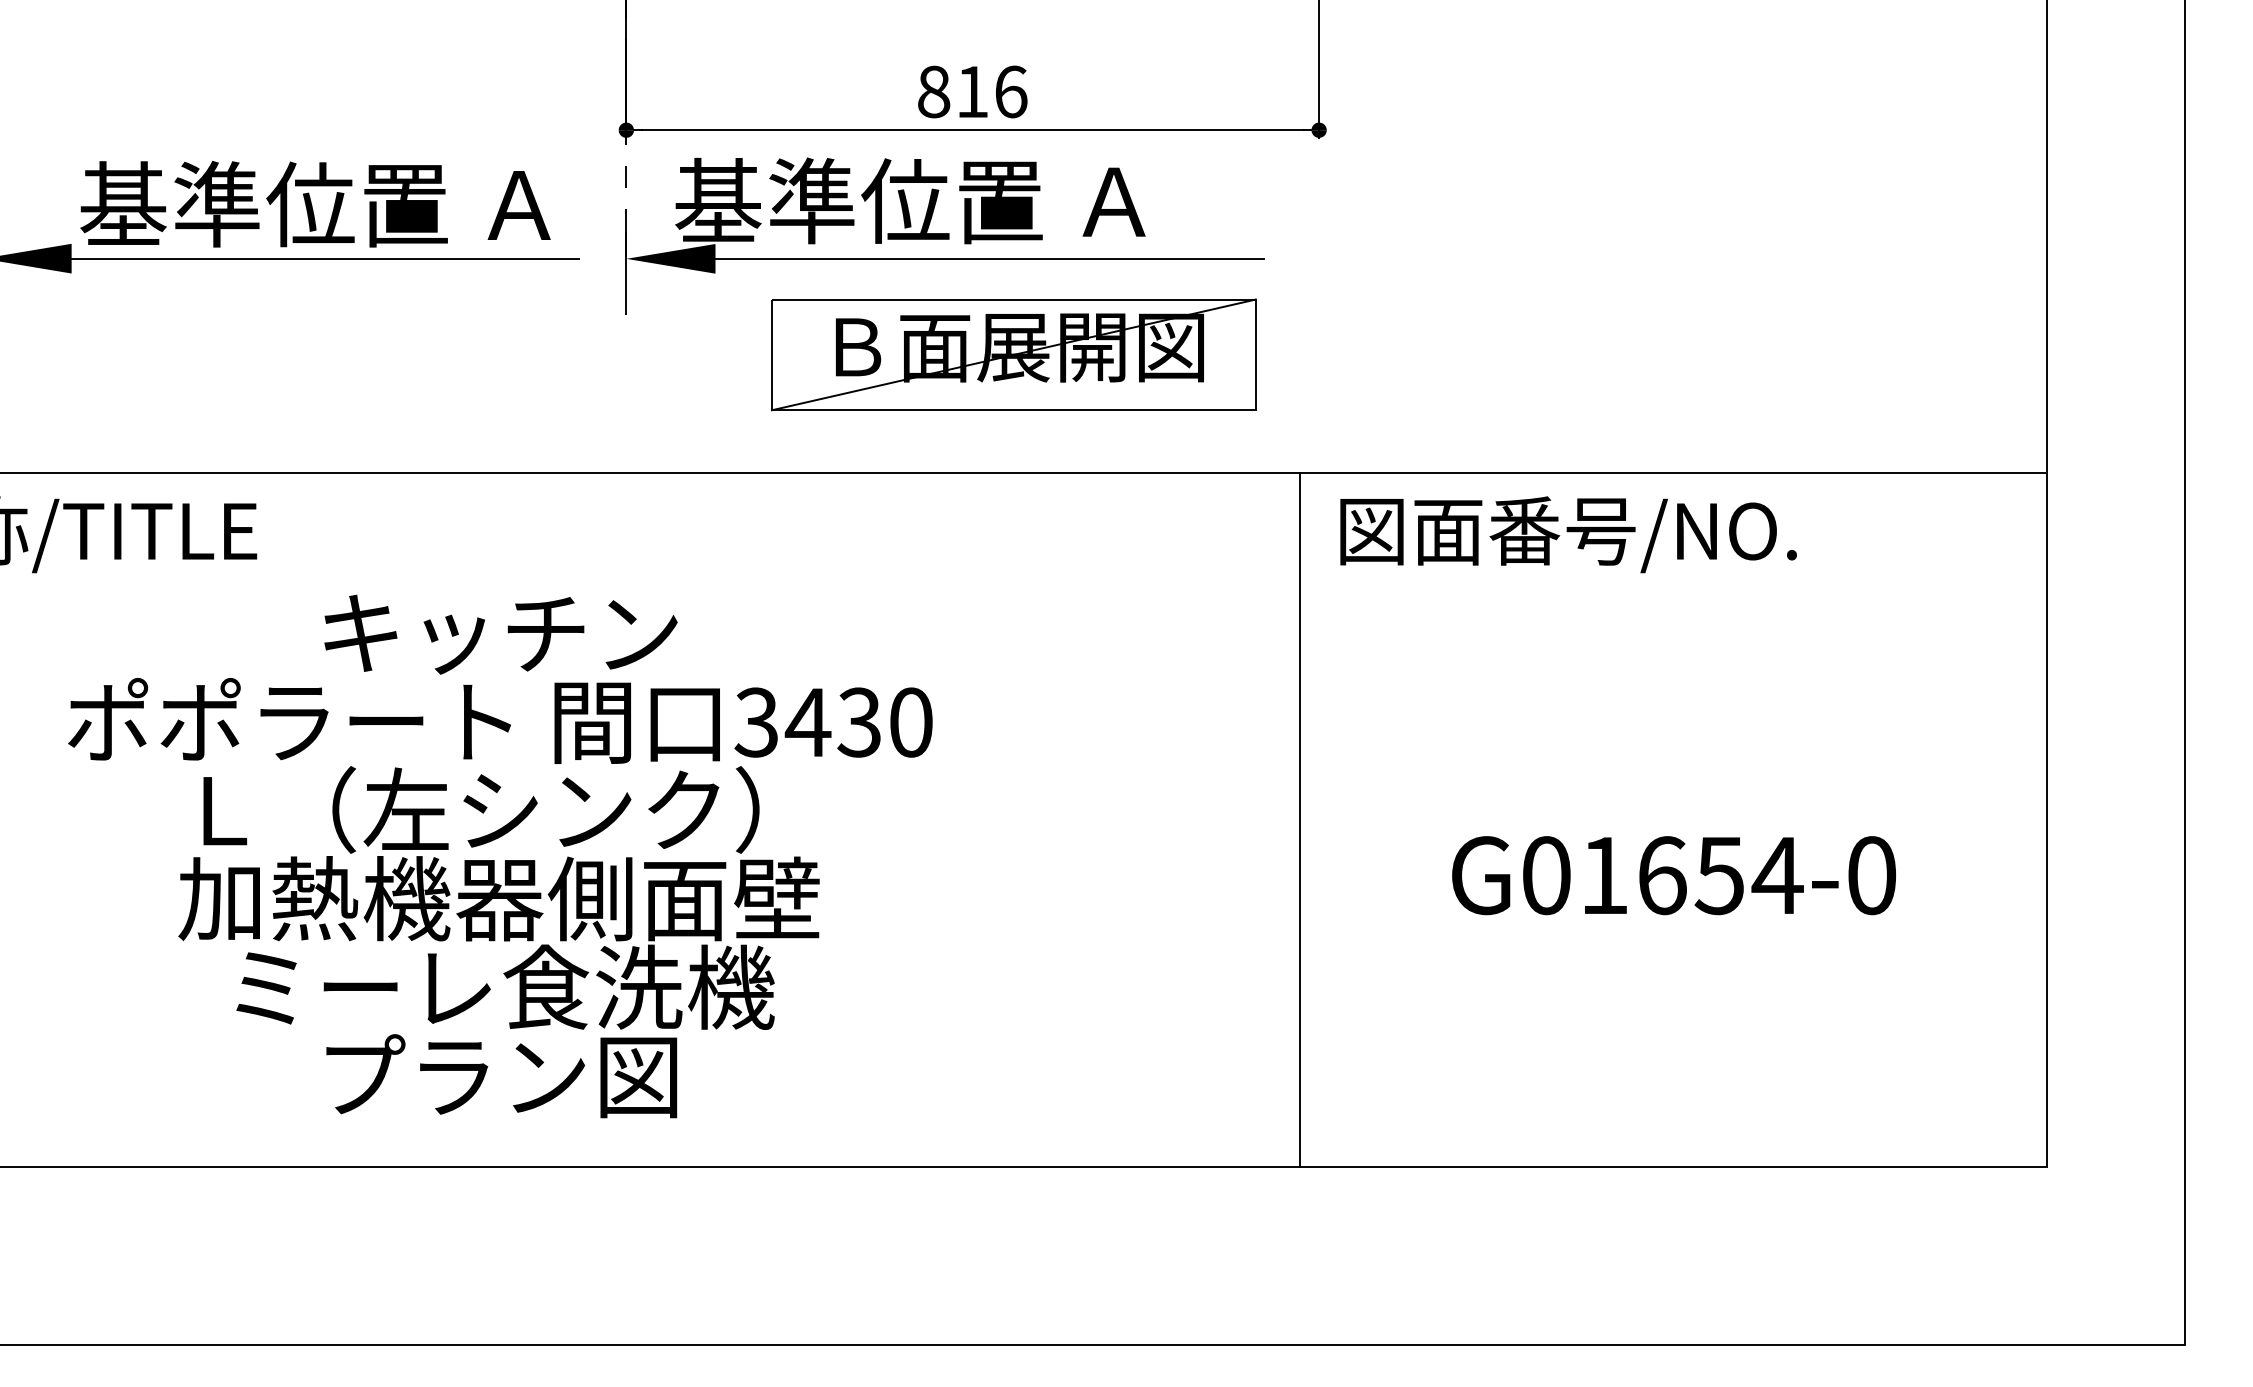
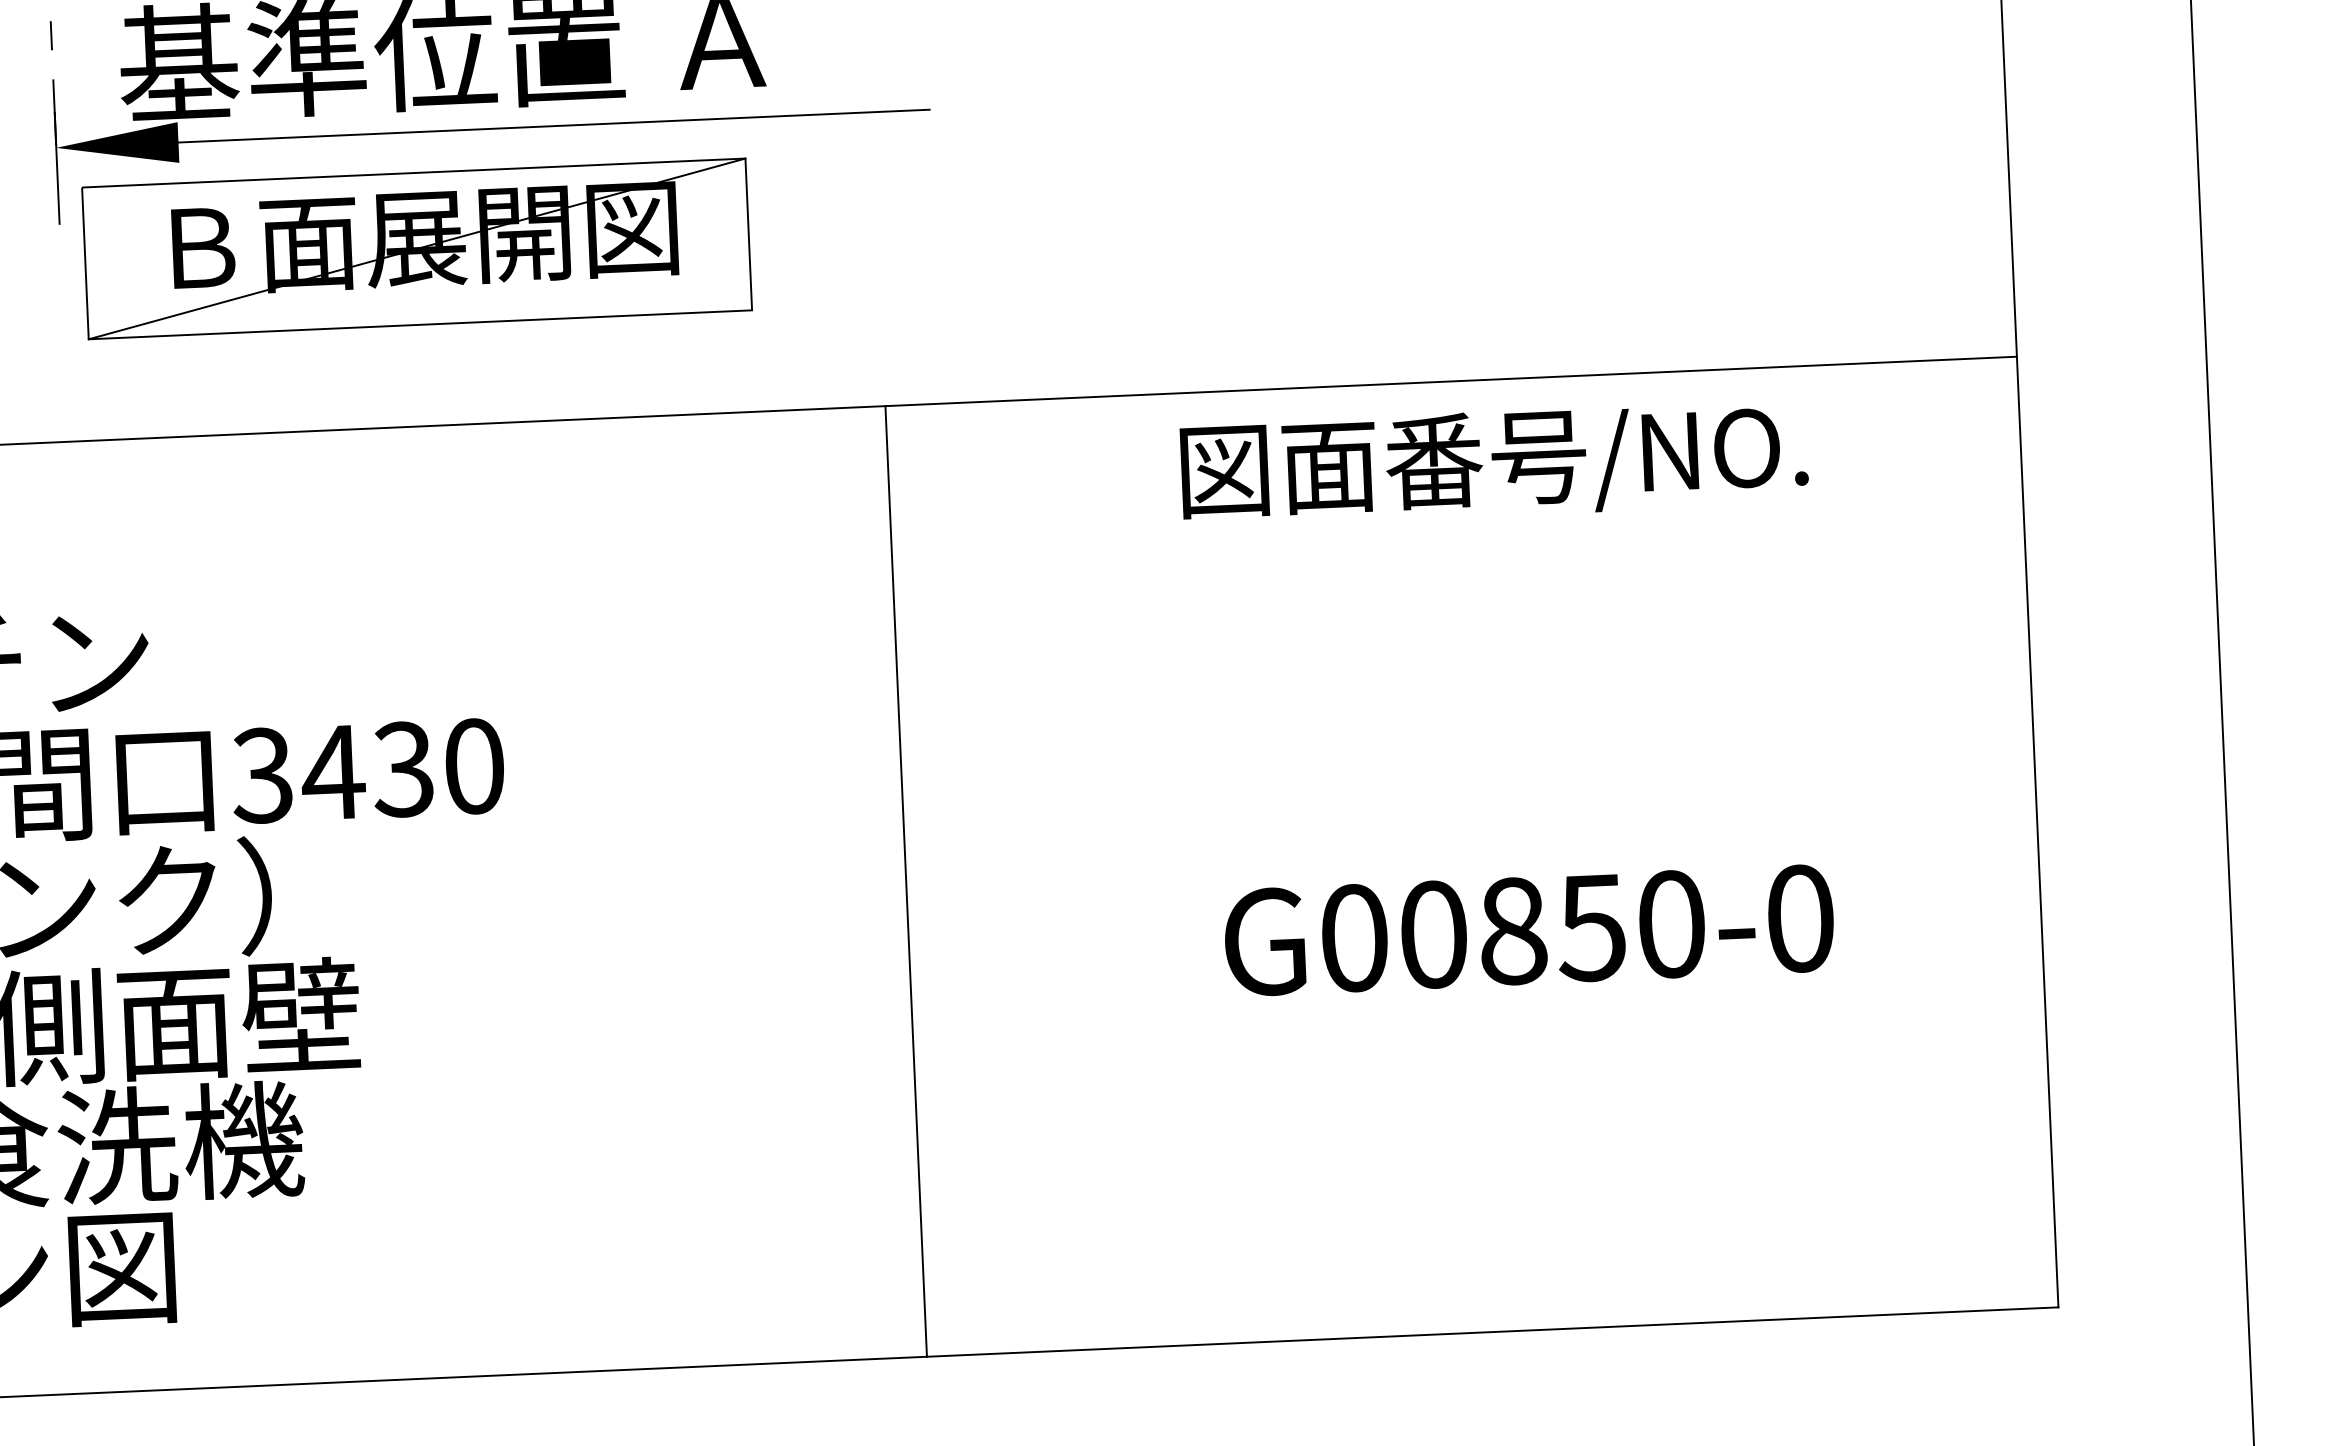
part: (1013, 354) -> (416, 248), moved
text: (1568, 534) -> (1494, 463), moved
line: (1299, 819) -> (905, 880), moved
text: (1692, 875) -> (1554, 929), G01654-0 -> G00850-0

